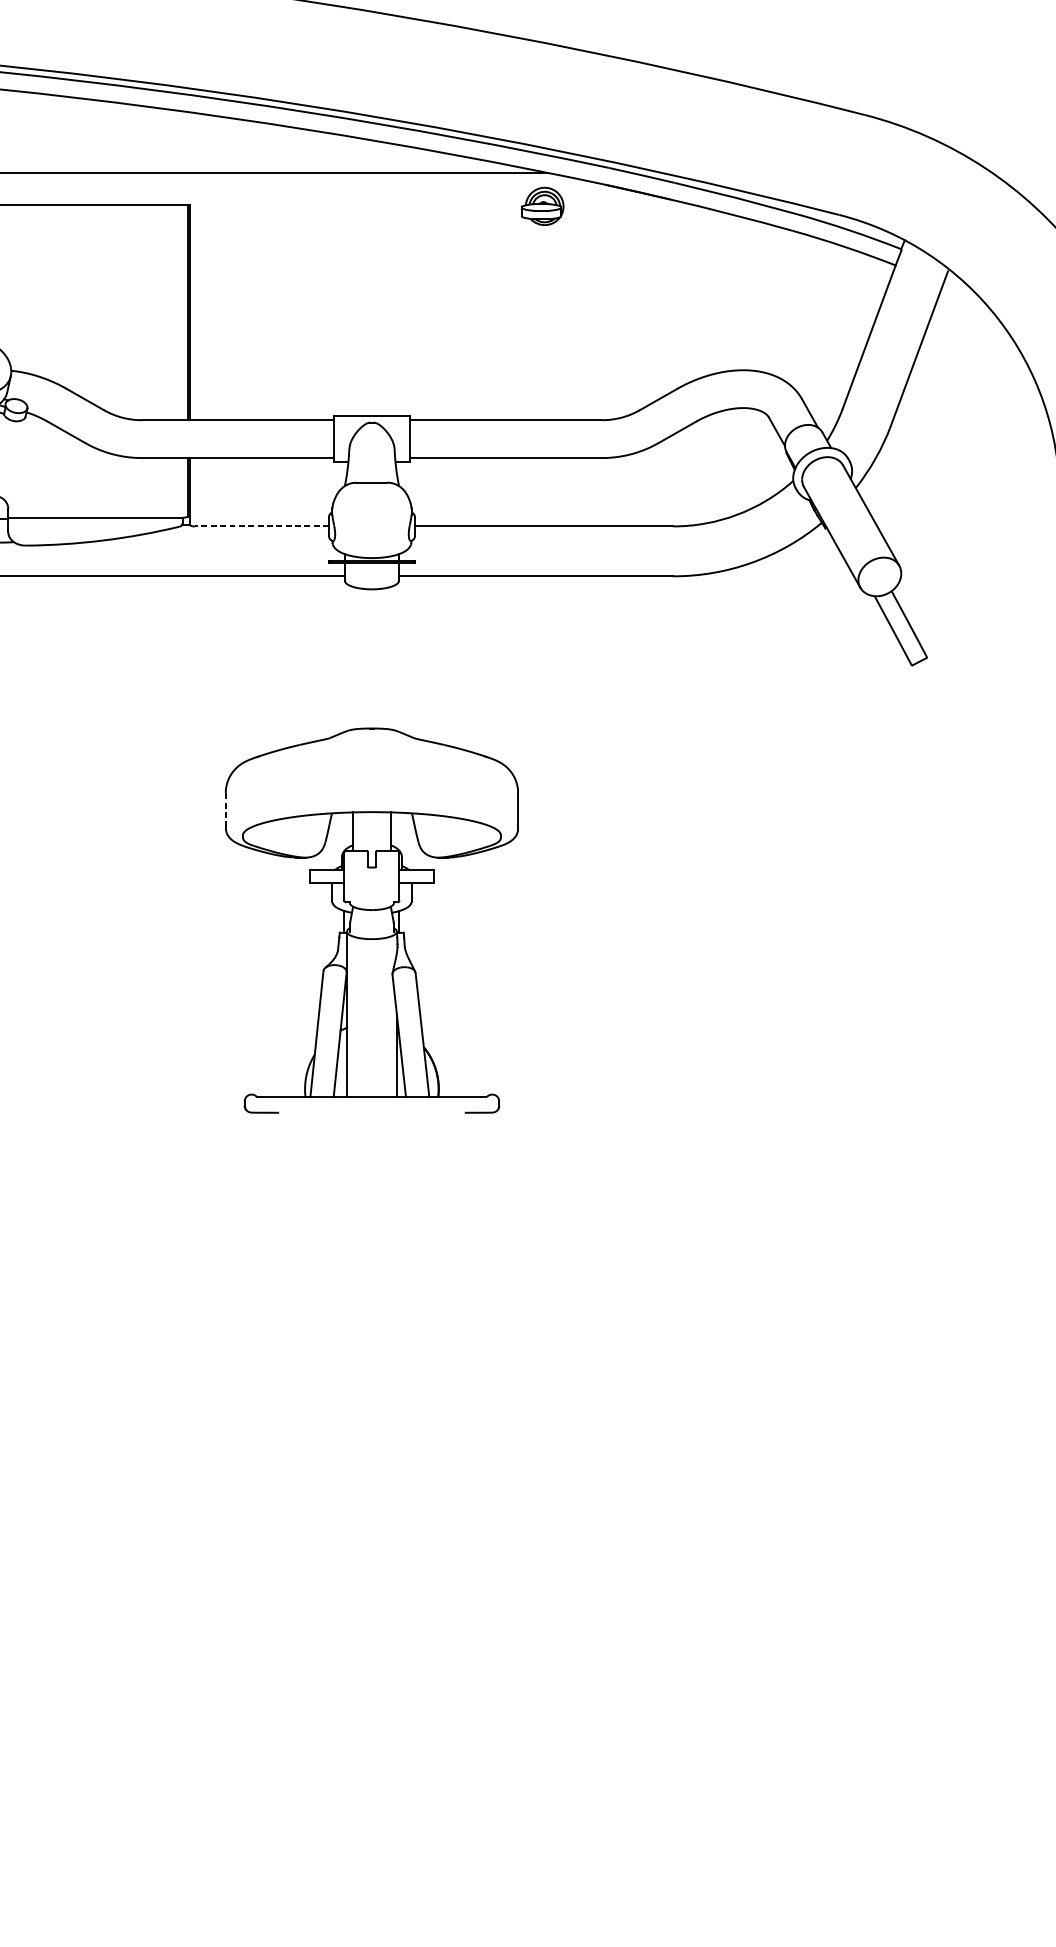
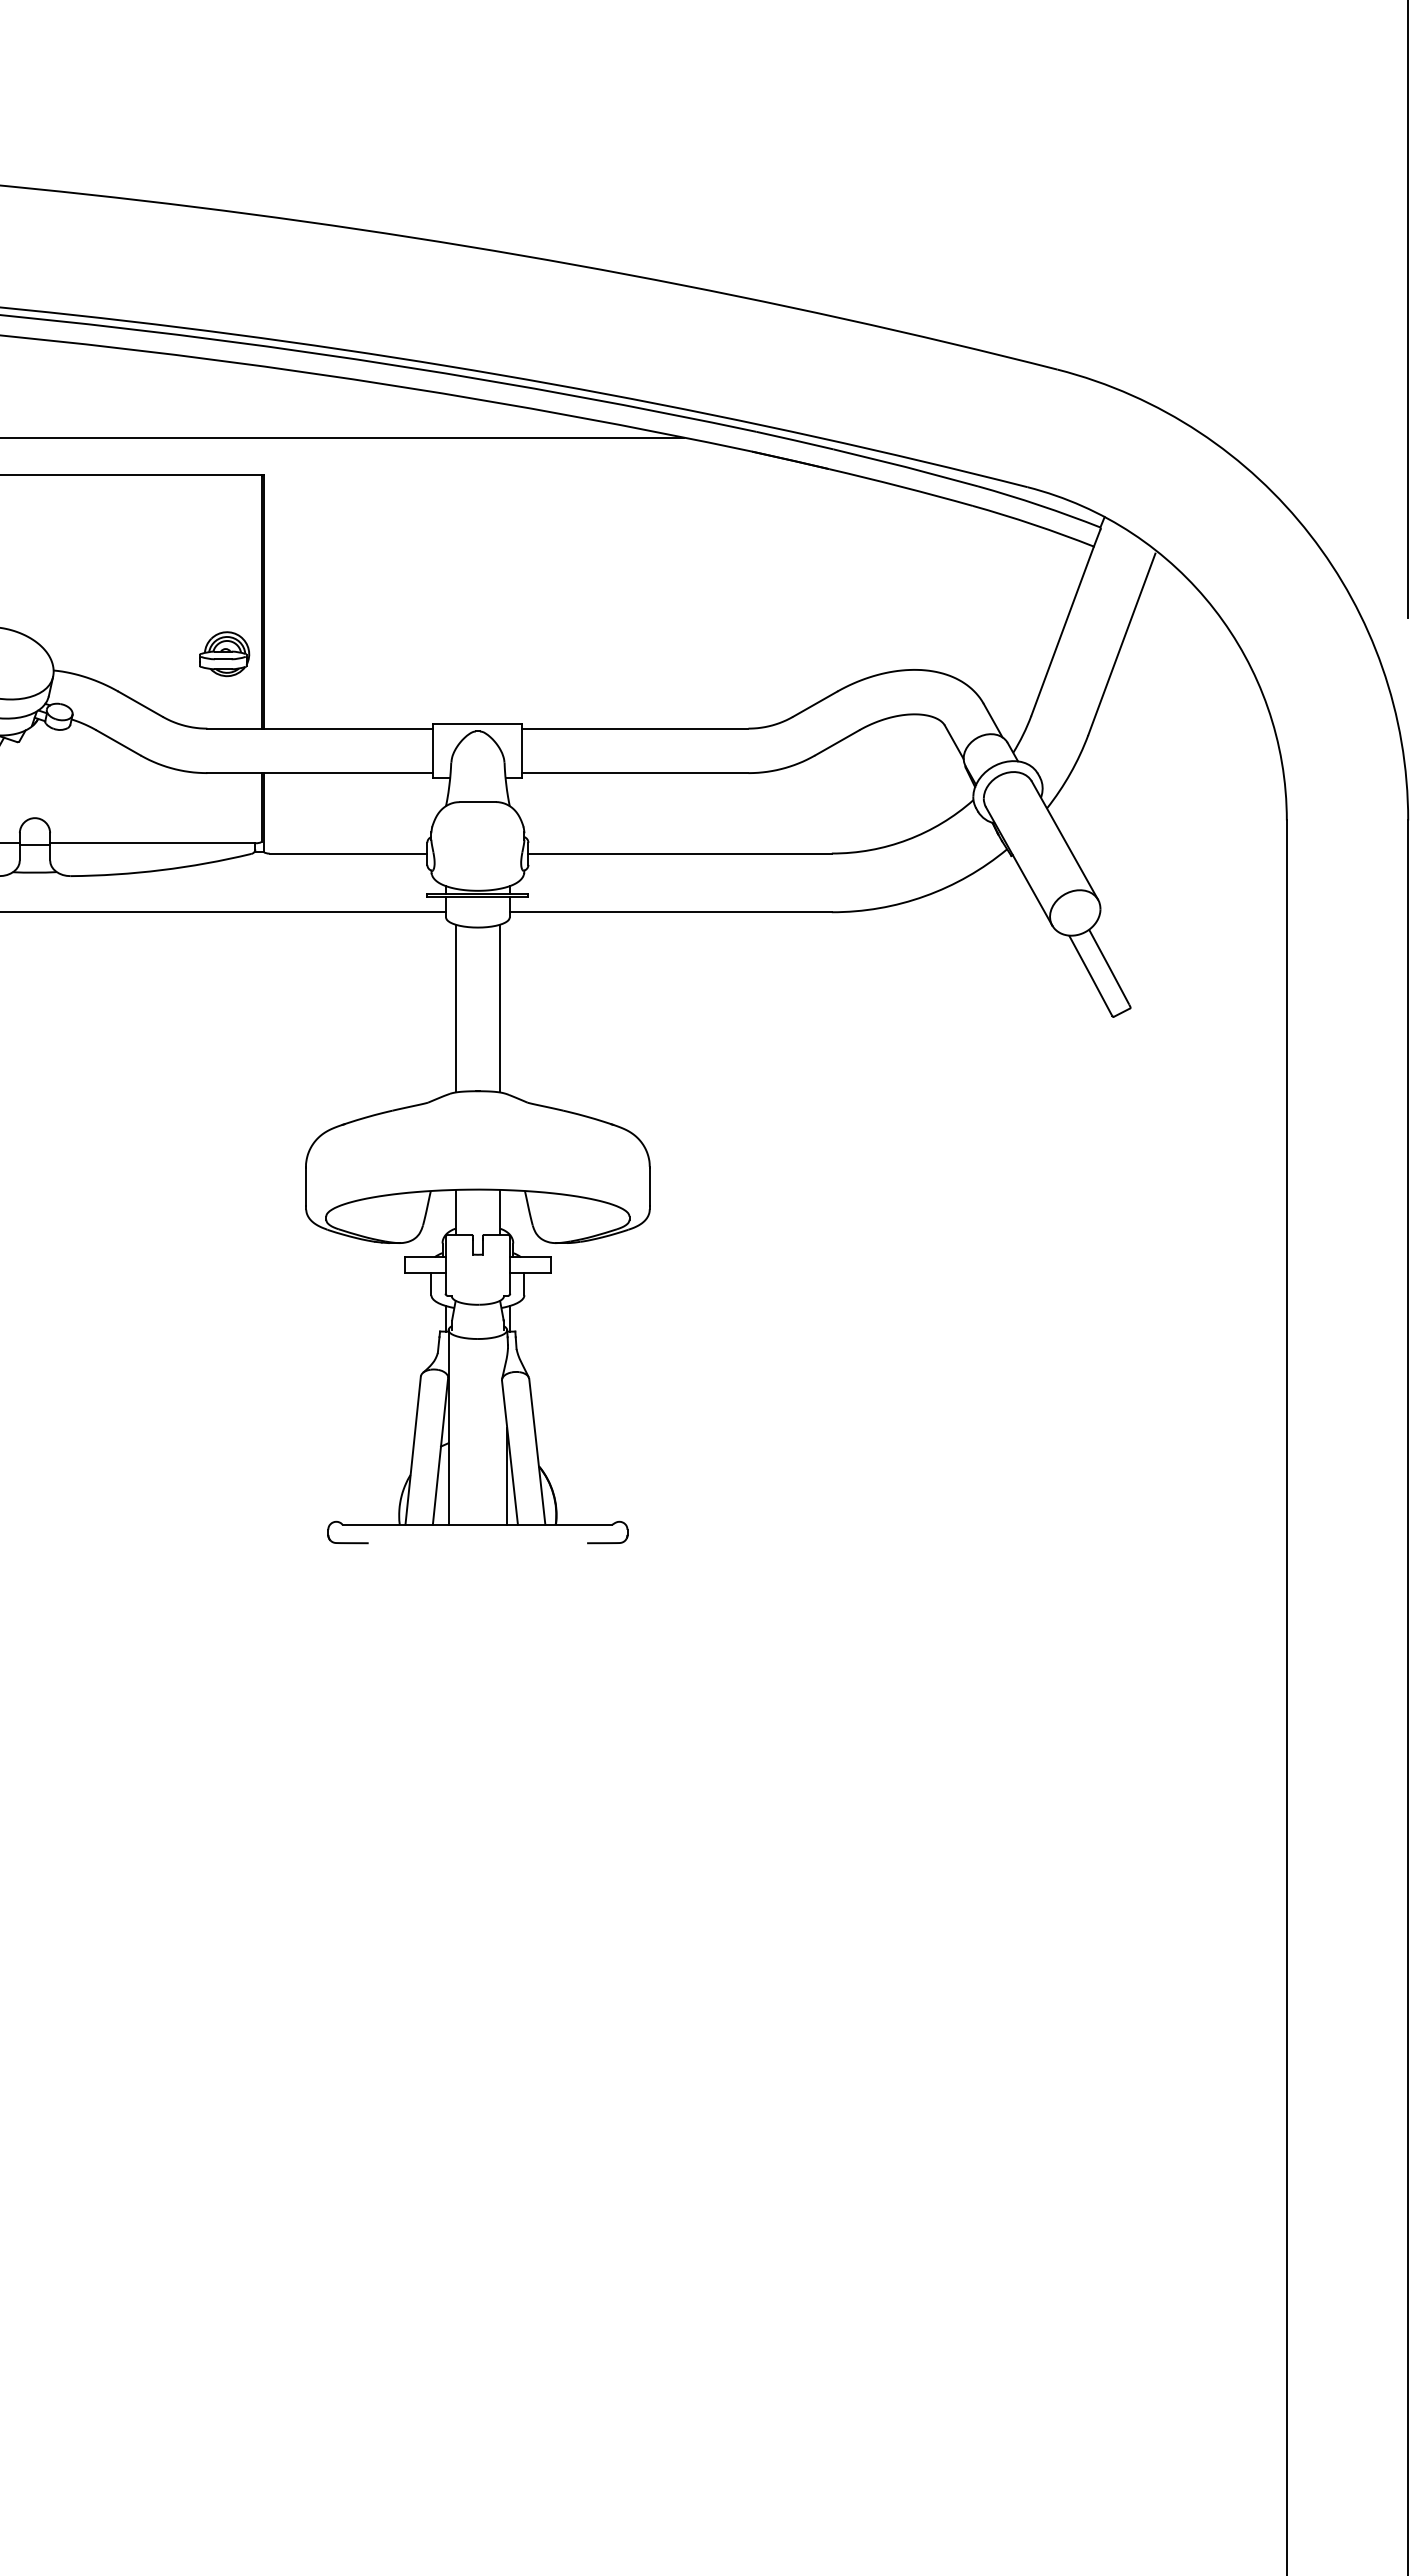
part: (542, 206) -> (224, 654), moved
line: (261, 526) -> (348, 853), dashed -> solid
line: (352, 658) -> (455, 1008), added
line: (391, 658) -> (500, 1008), added
line: (225, 810) -> (305, 1187), dashed -> solid

